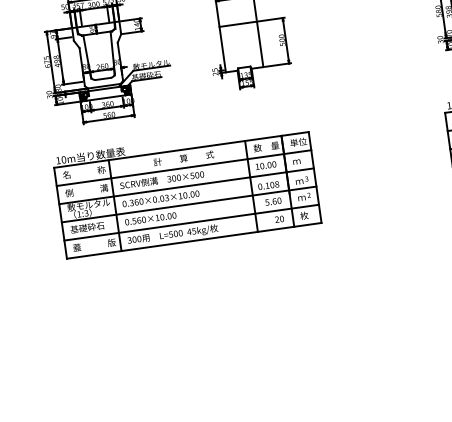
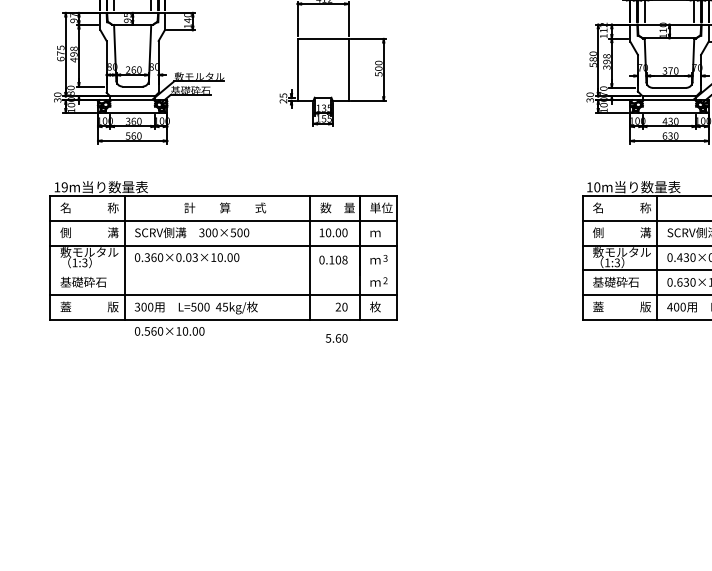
text: (63, 160) -> (64, 187), 10m -> 19m
text: (273, 201) -> (336, 338), moved
line: (189, 204) -> (223, 270), removed
text: (150, 218) -> (169, 331), moved

